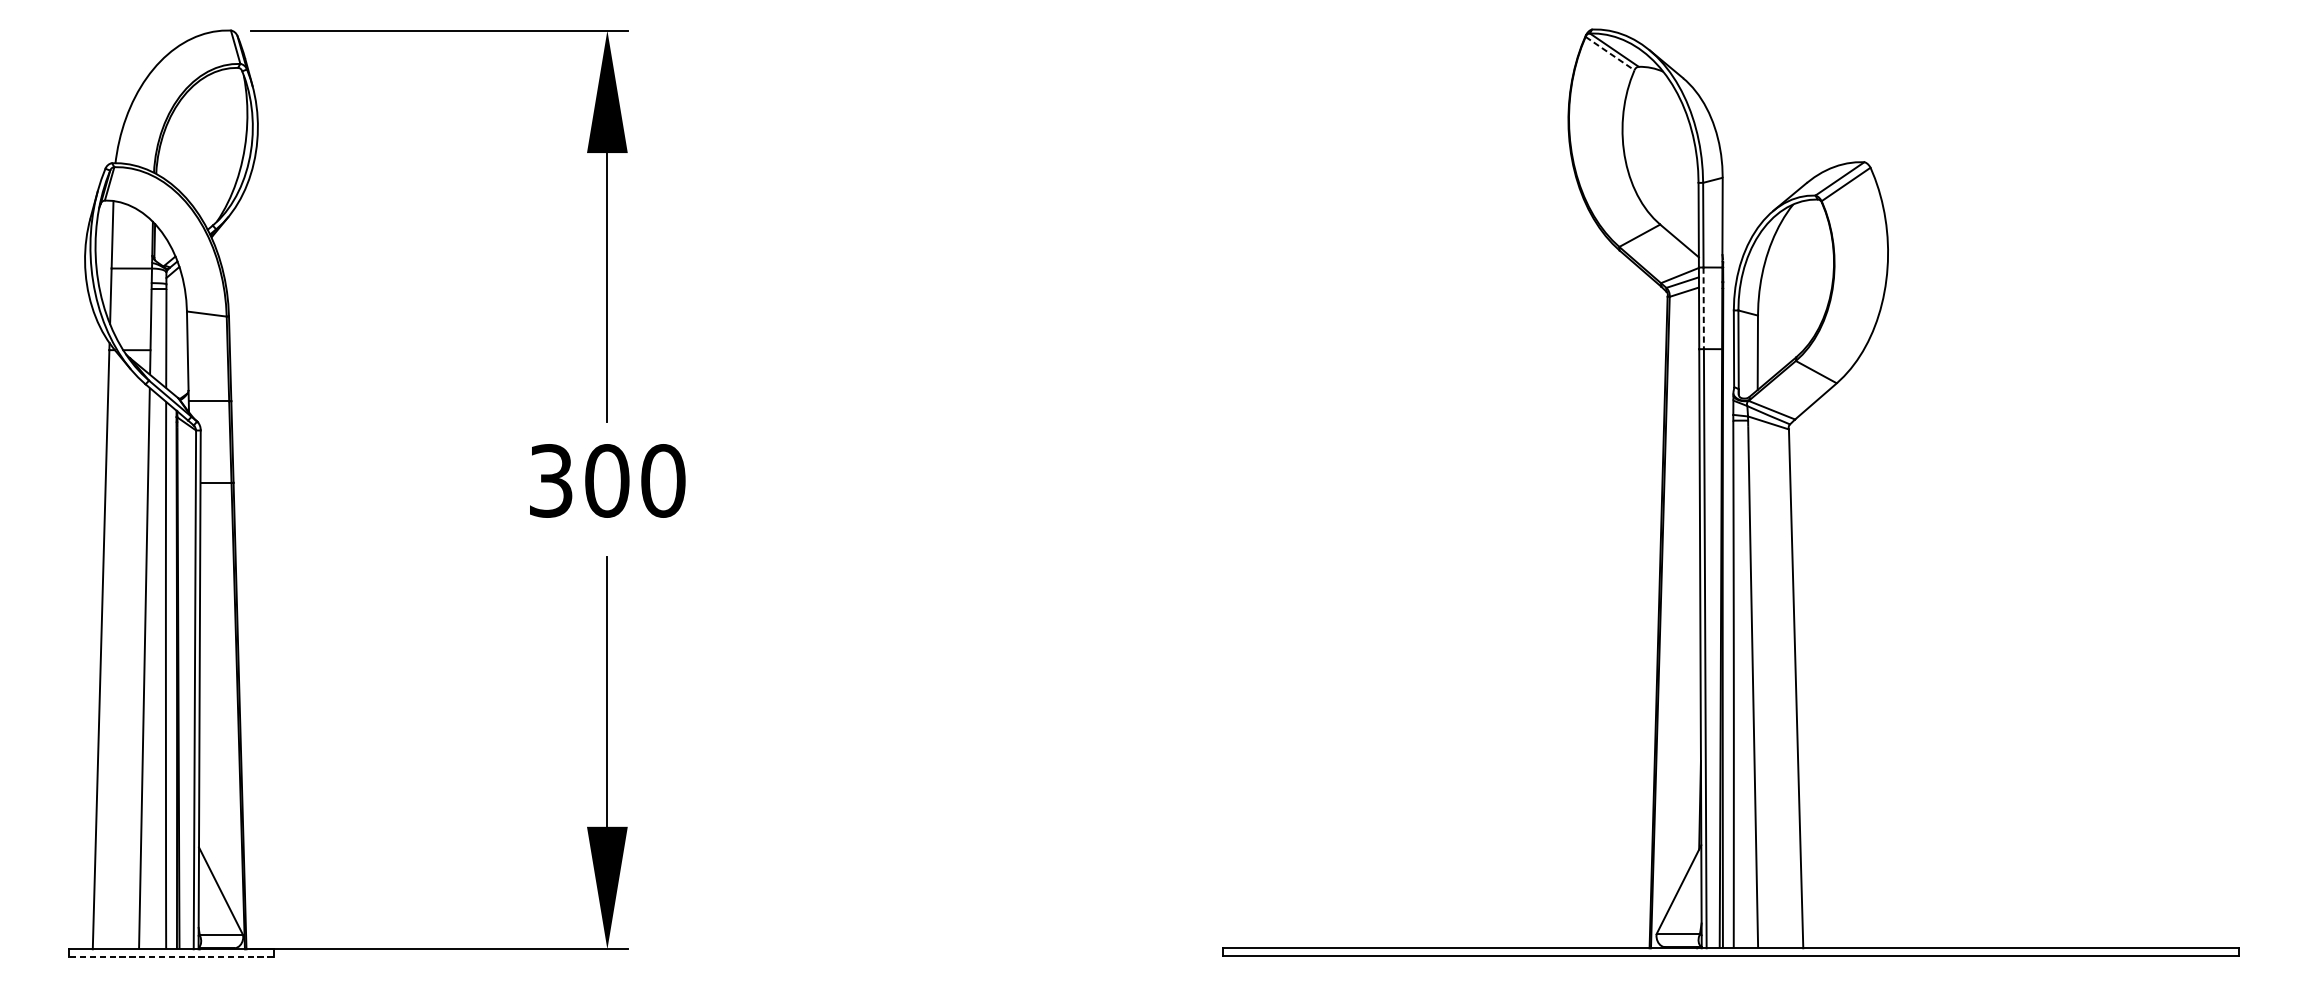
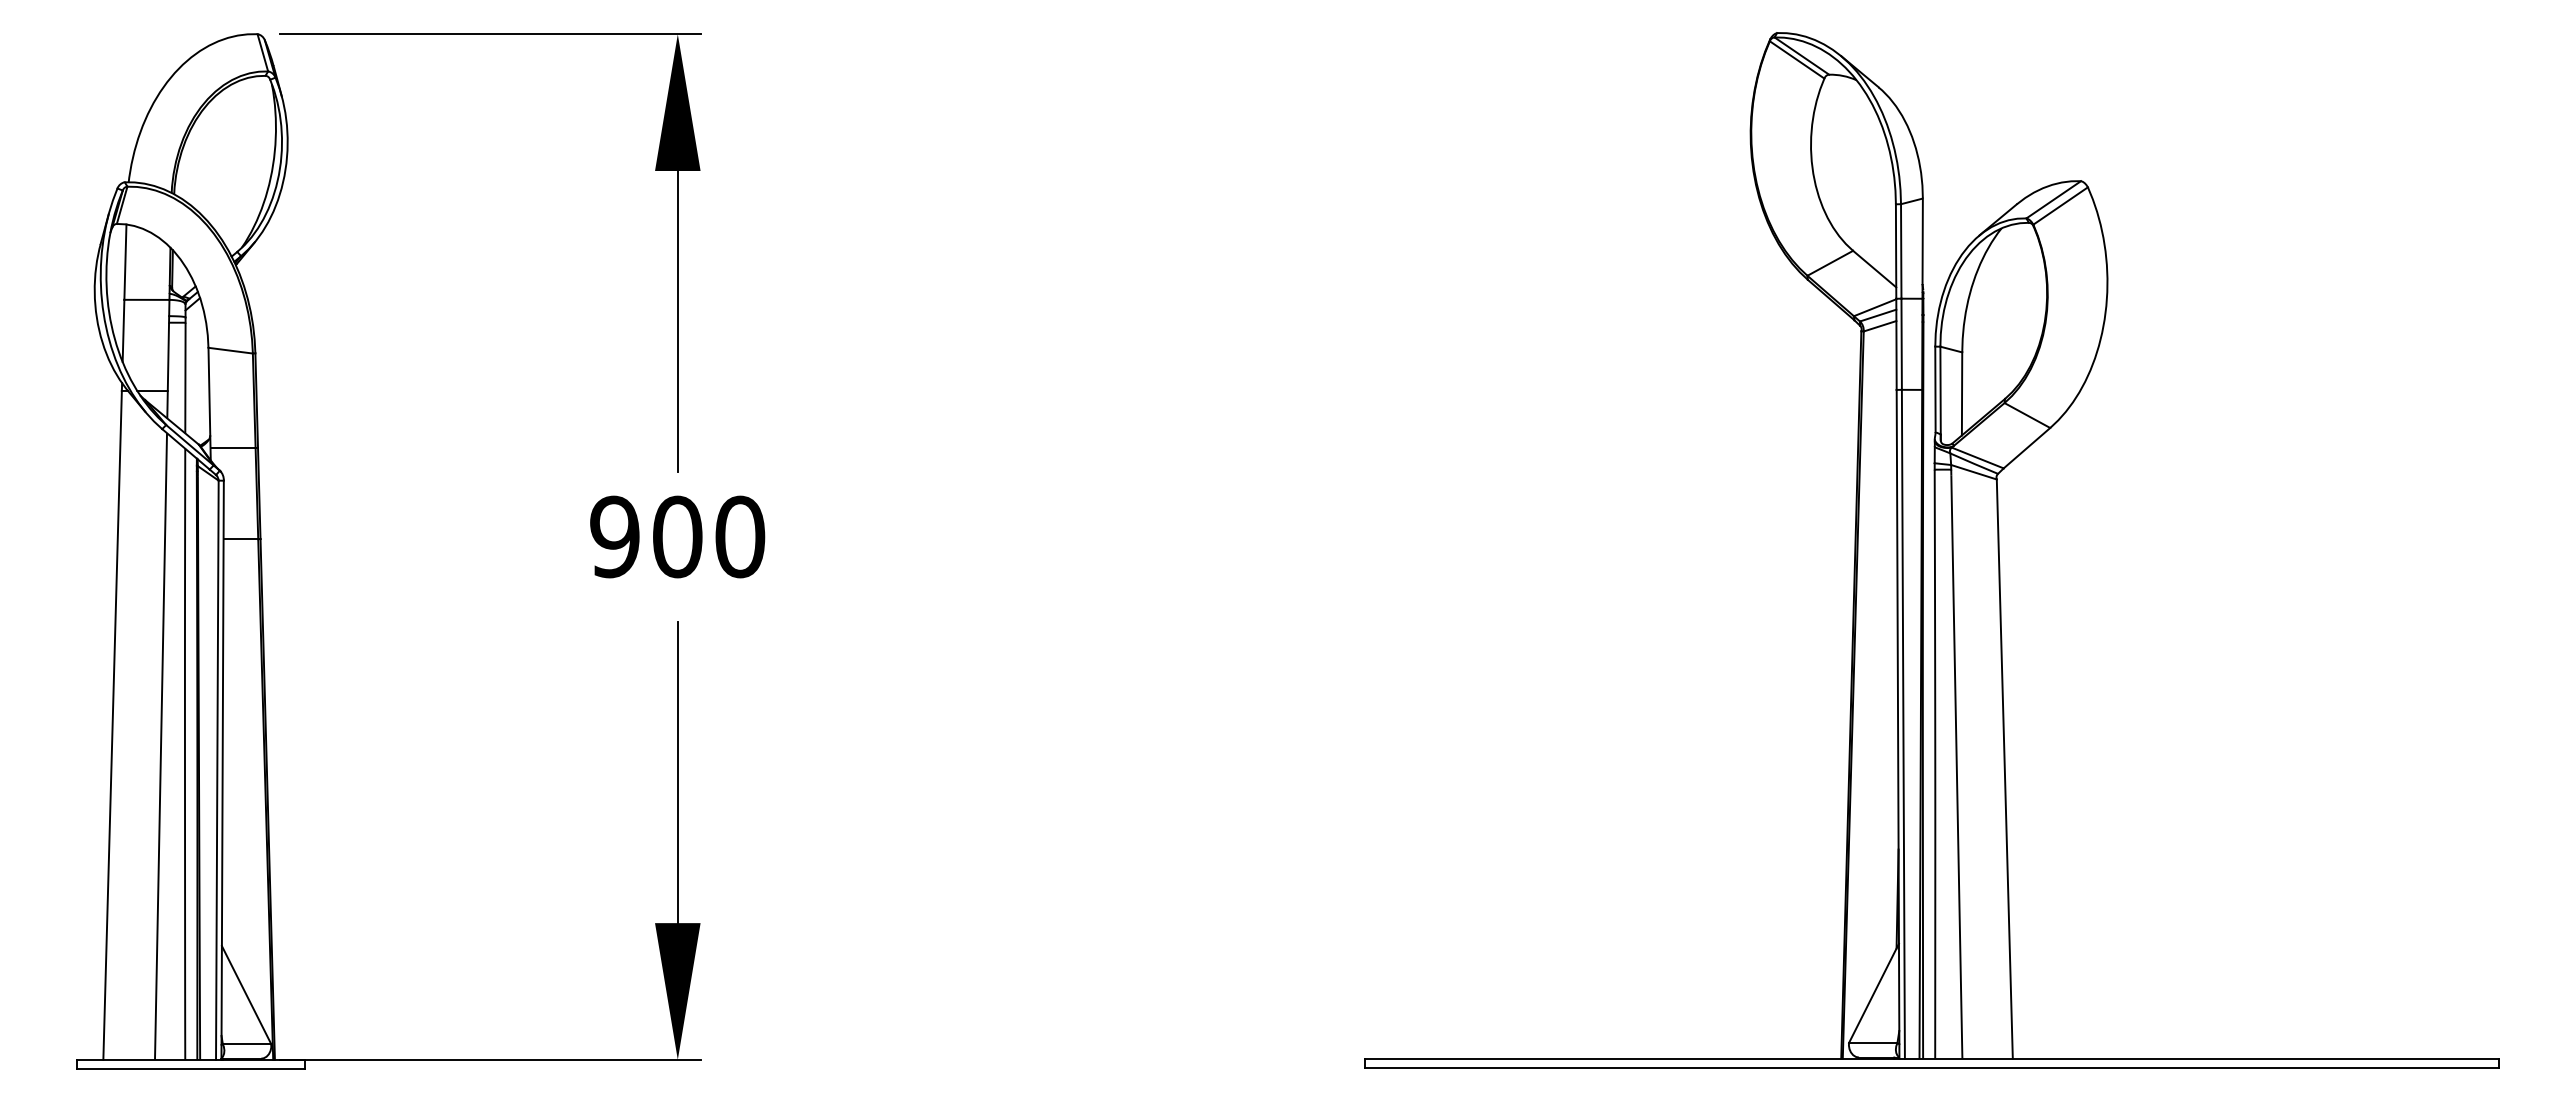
line: (1610, 54) -> (1797, 60), dashed -> solid
line: (1703, 308) -> (1901, 344), dashed -> solid
text: (550, 480) -> (614, 536), 300 -> 900
line: (171, 957) -> (191, 1068), dashed -> solid

